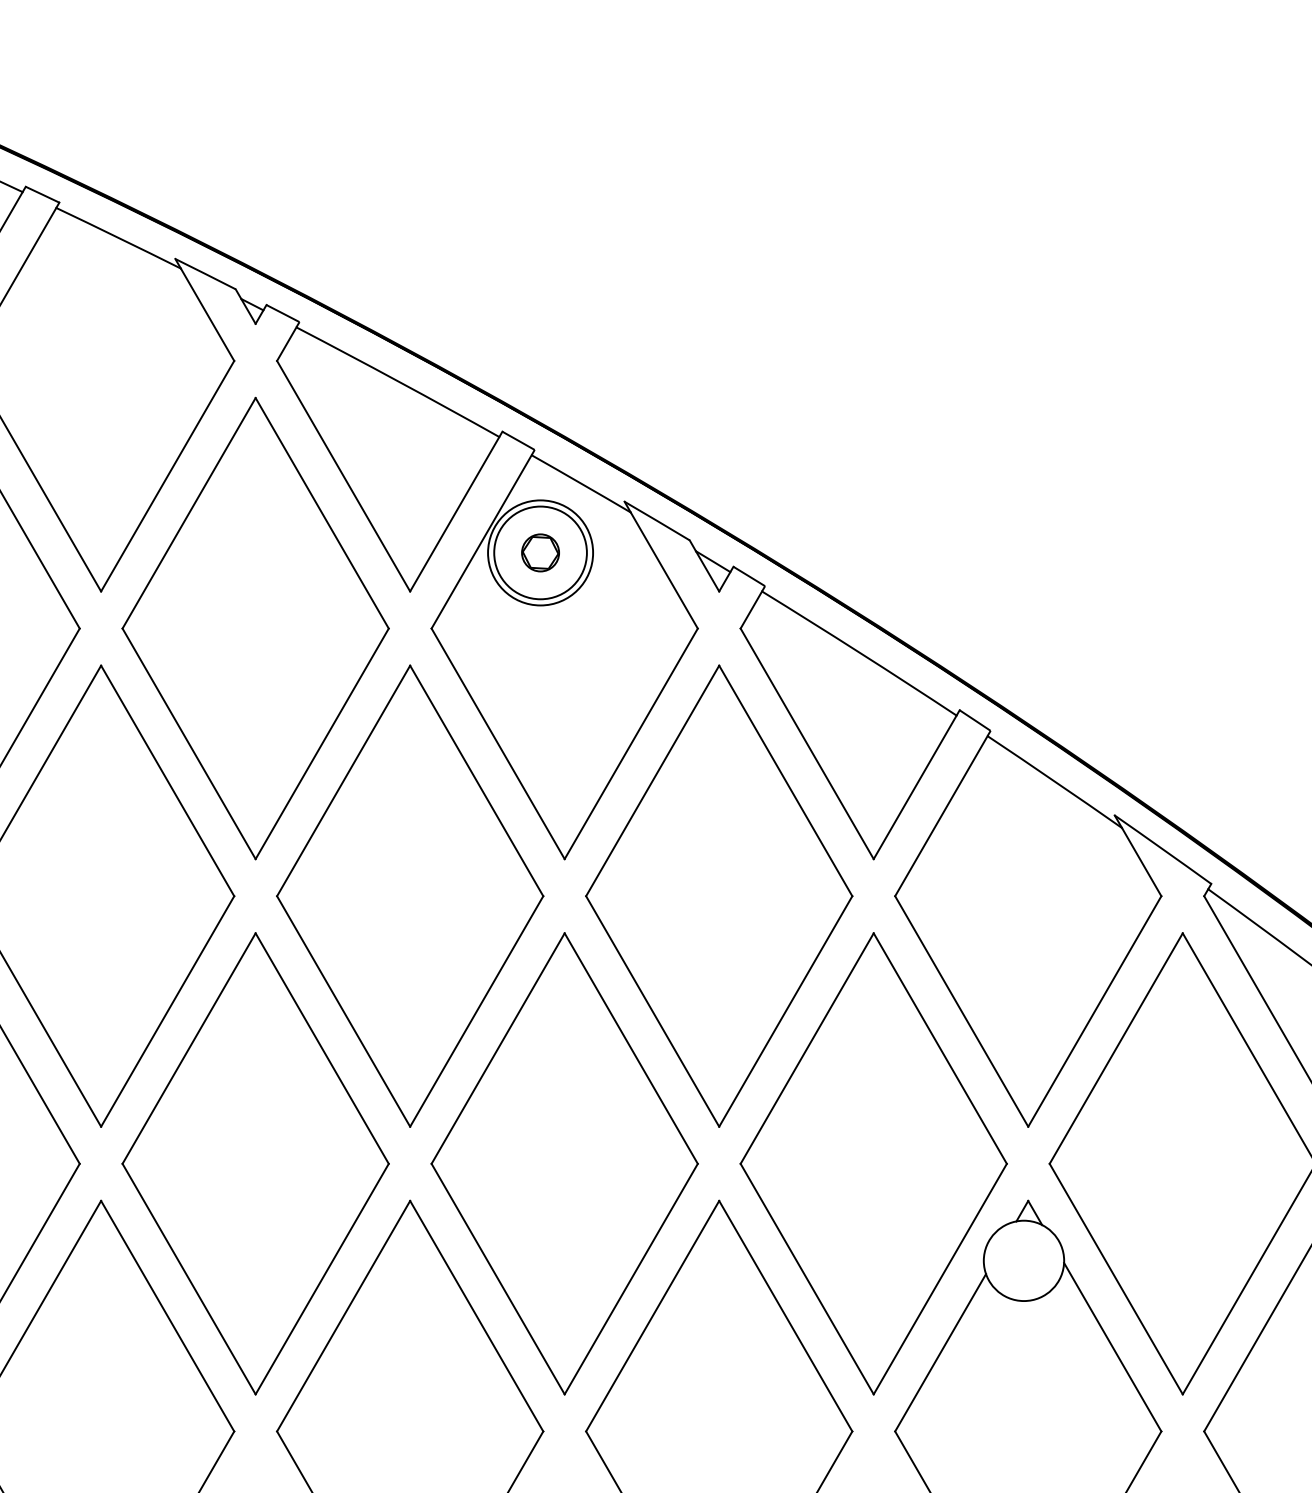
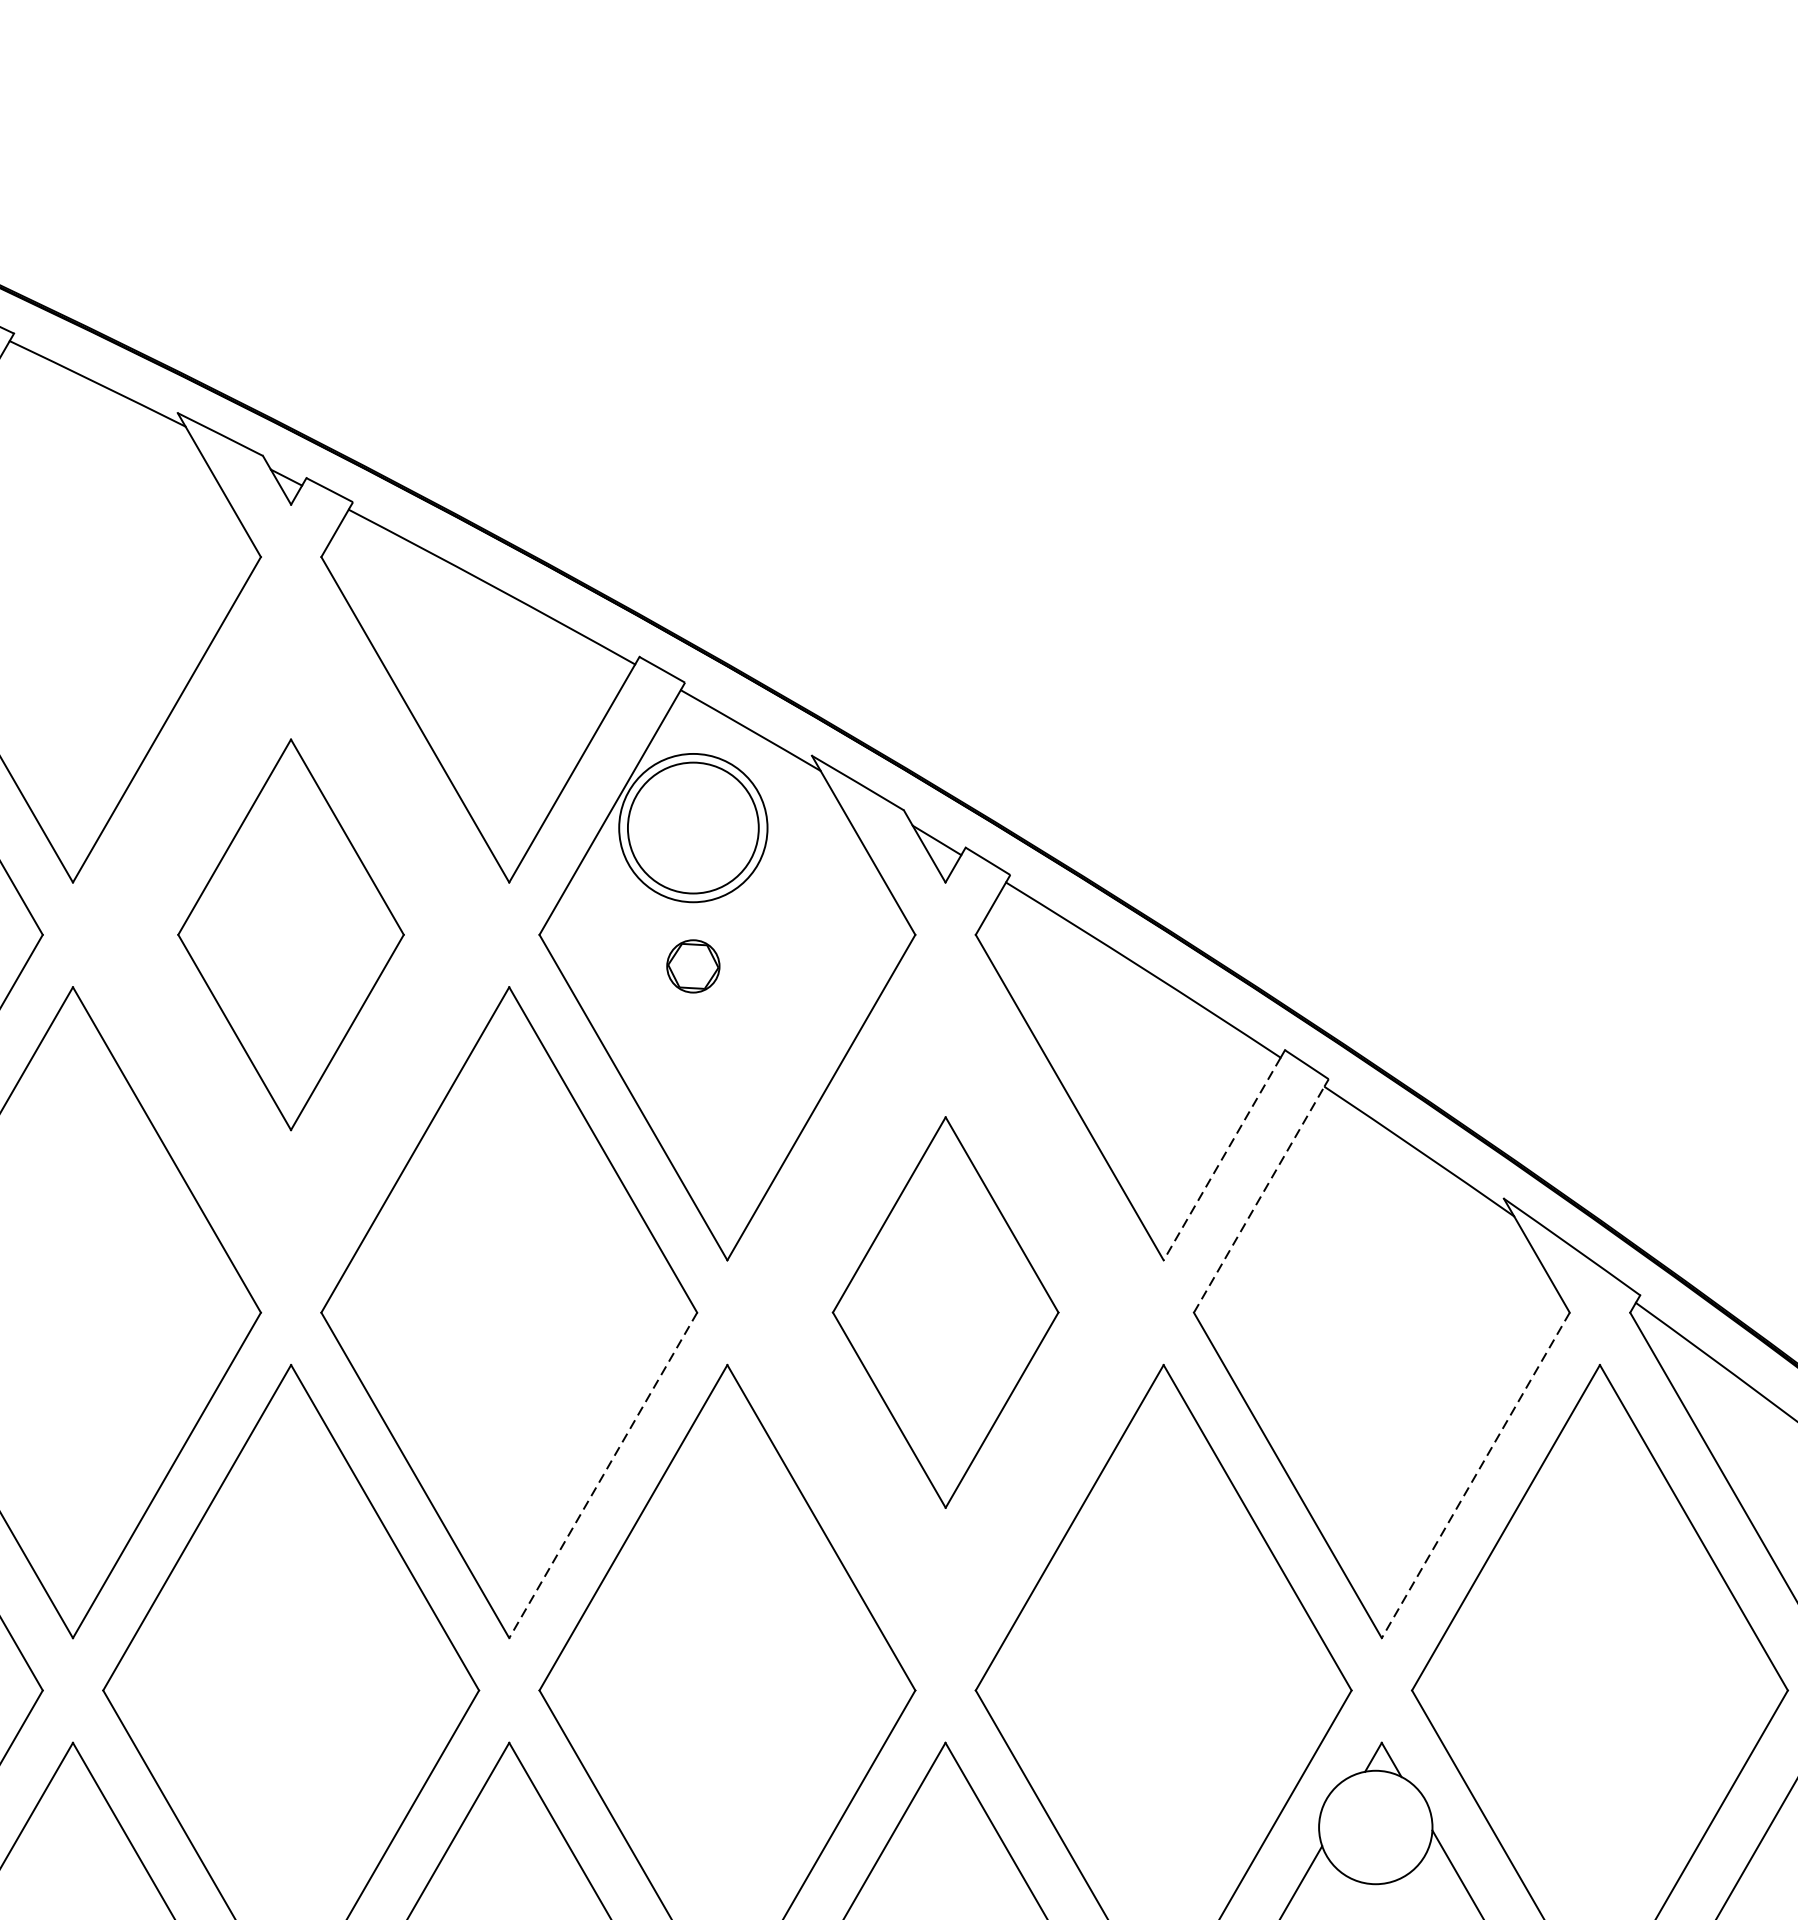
part: (540, 552) -> (693, 965), moved
part: (255, 628) -> (290, 934), size x0.6
line: (915, 787) -> (1222, 1159), solid -> dashed
line: (941, 815) -> (1259, 1198), solid -> dashed
part: (719, 895) -> (945, 1311), size x0.6
line: (476, 1011) -> (602, 1475), solid -> dashed
line: (1094, 1011) -> (1475, 1475), solid -> dashed

